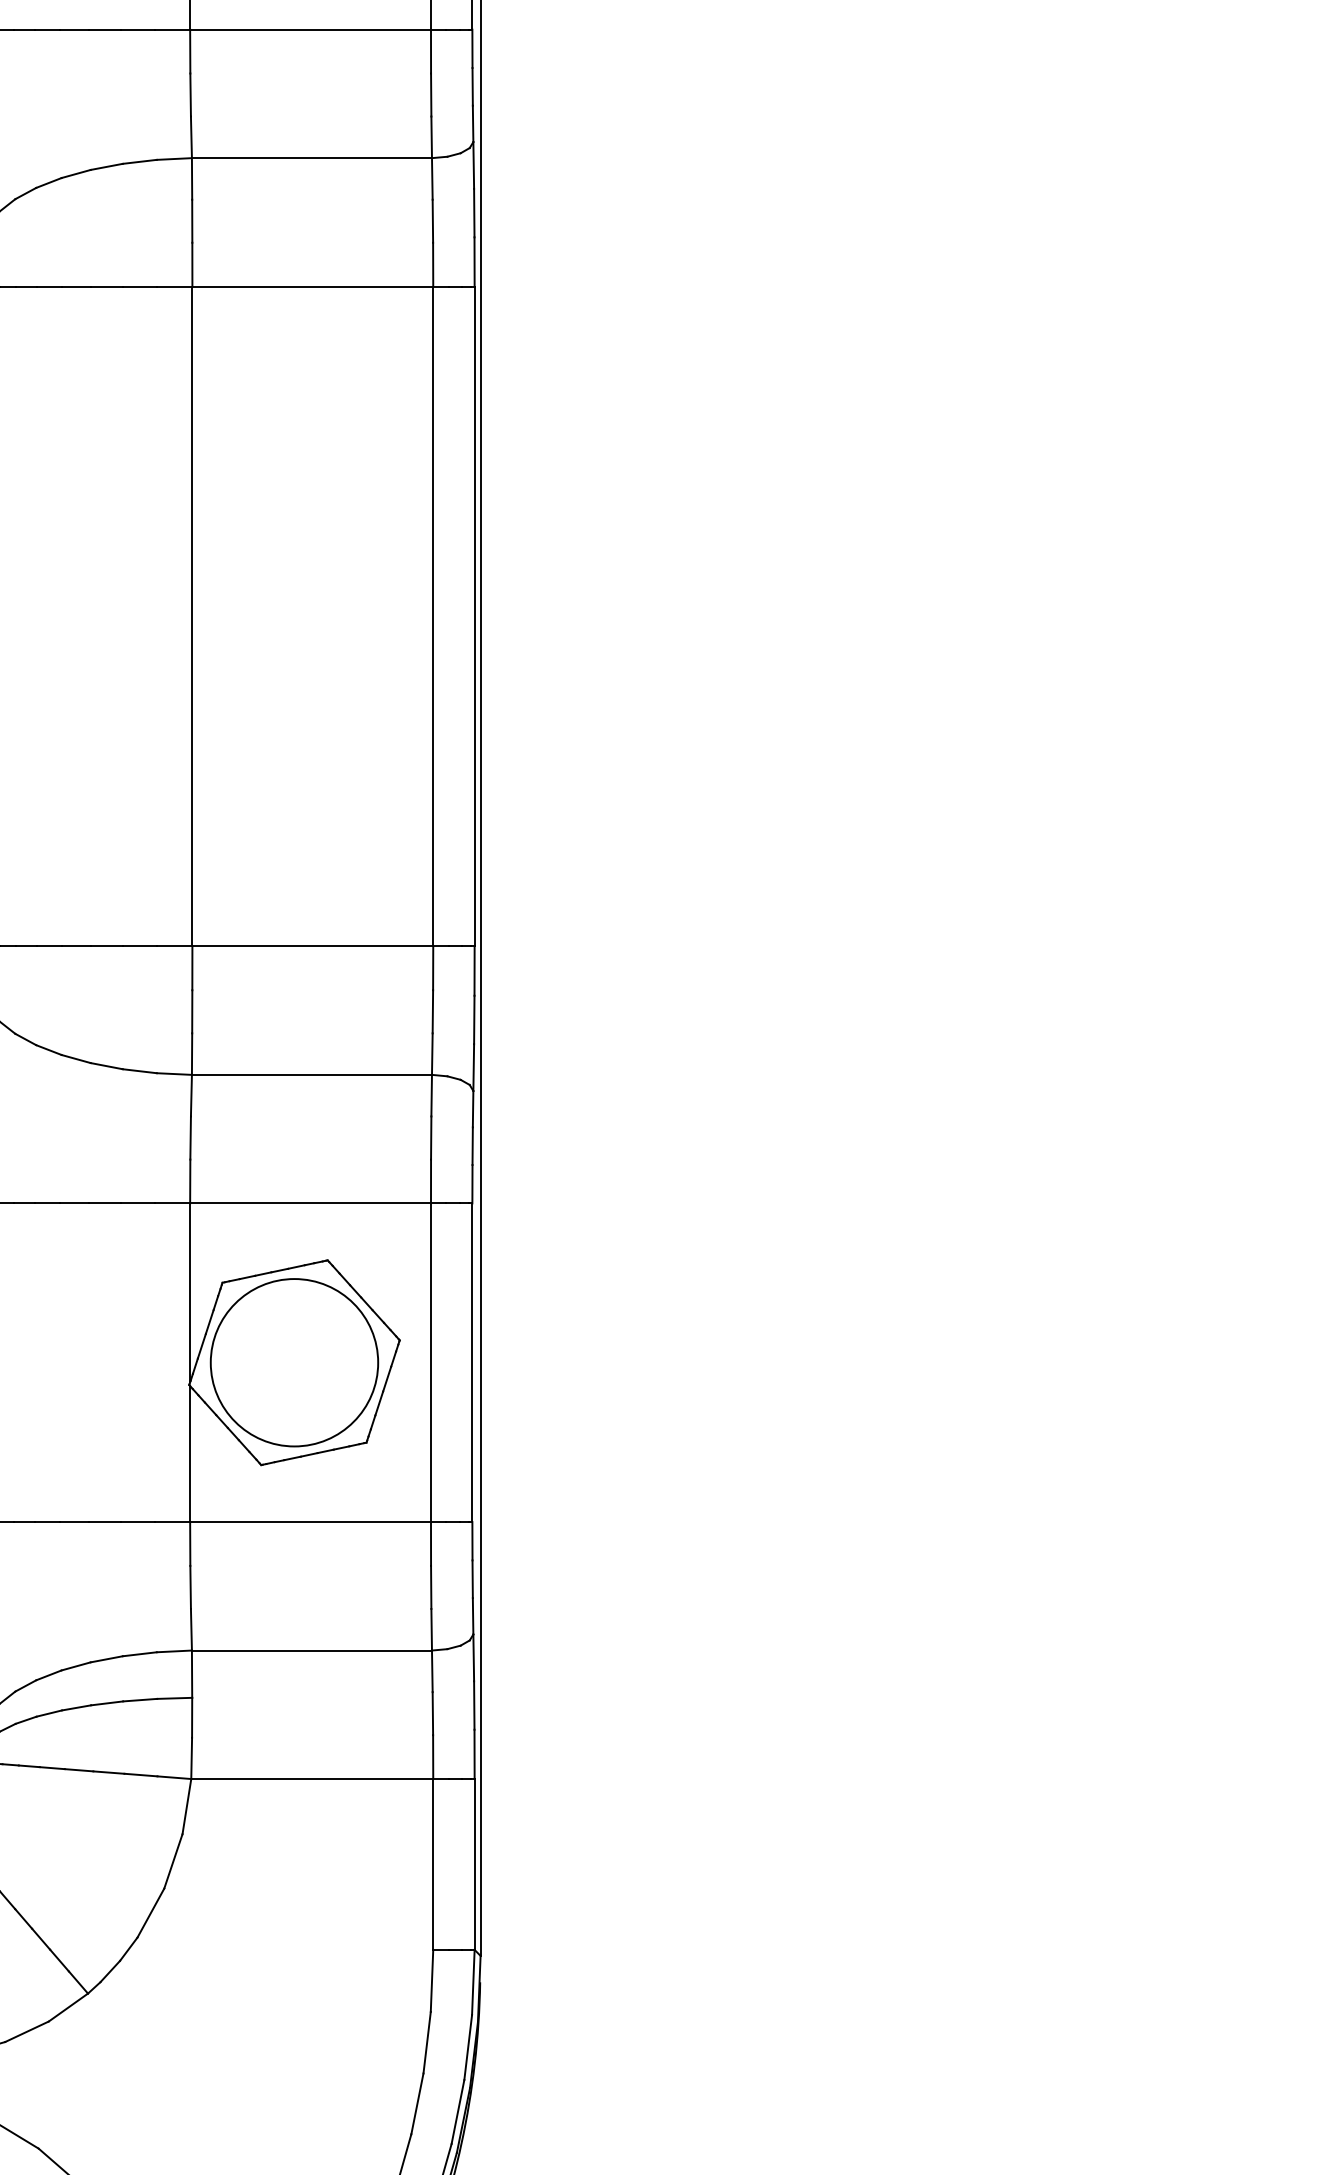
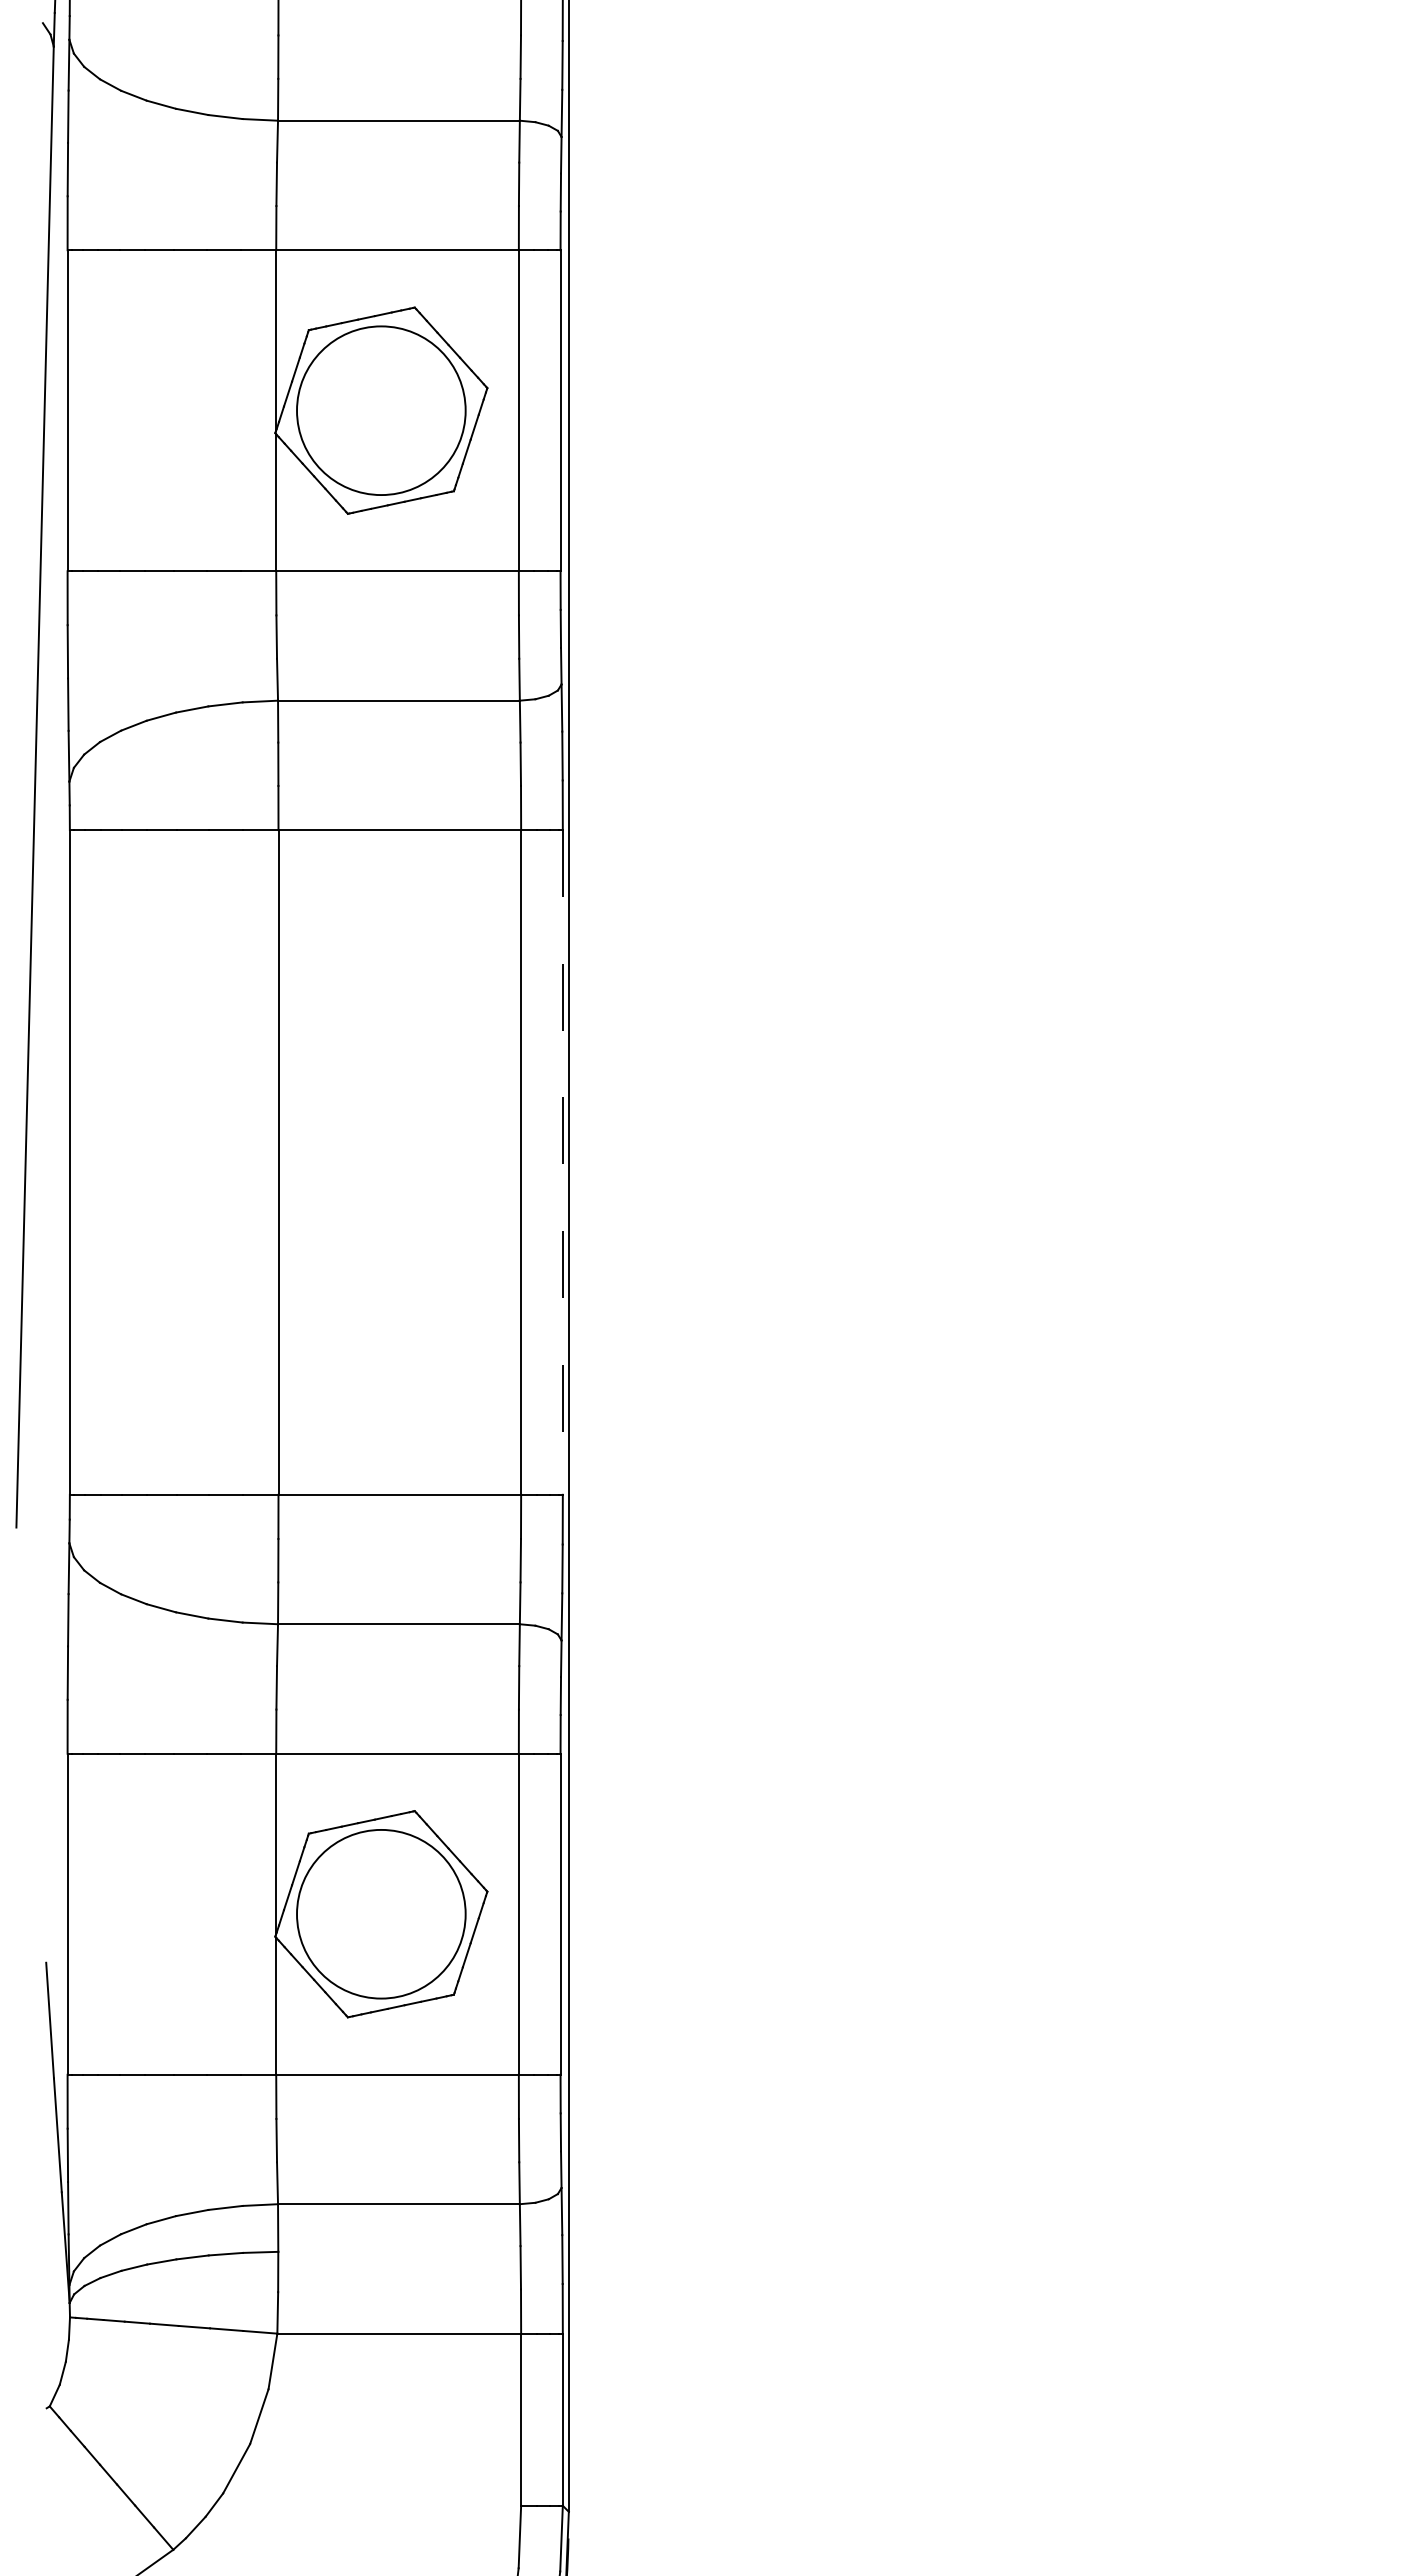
line: (474, 616) -> (562, 1162), solid -> dashed

